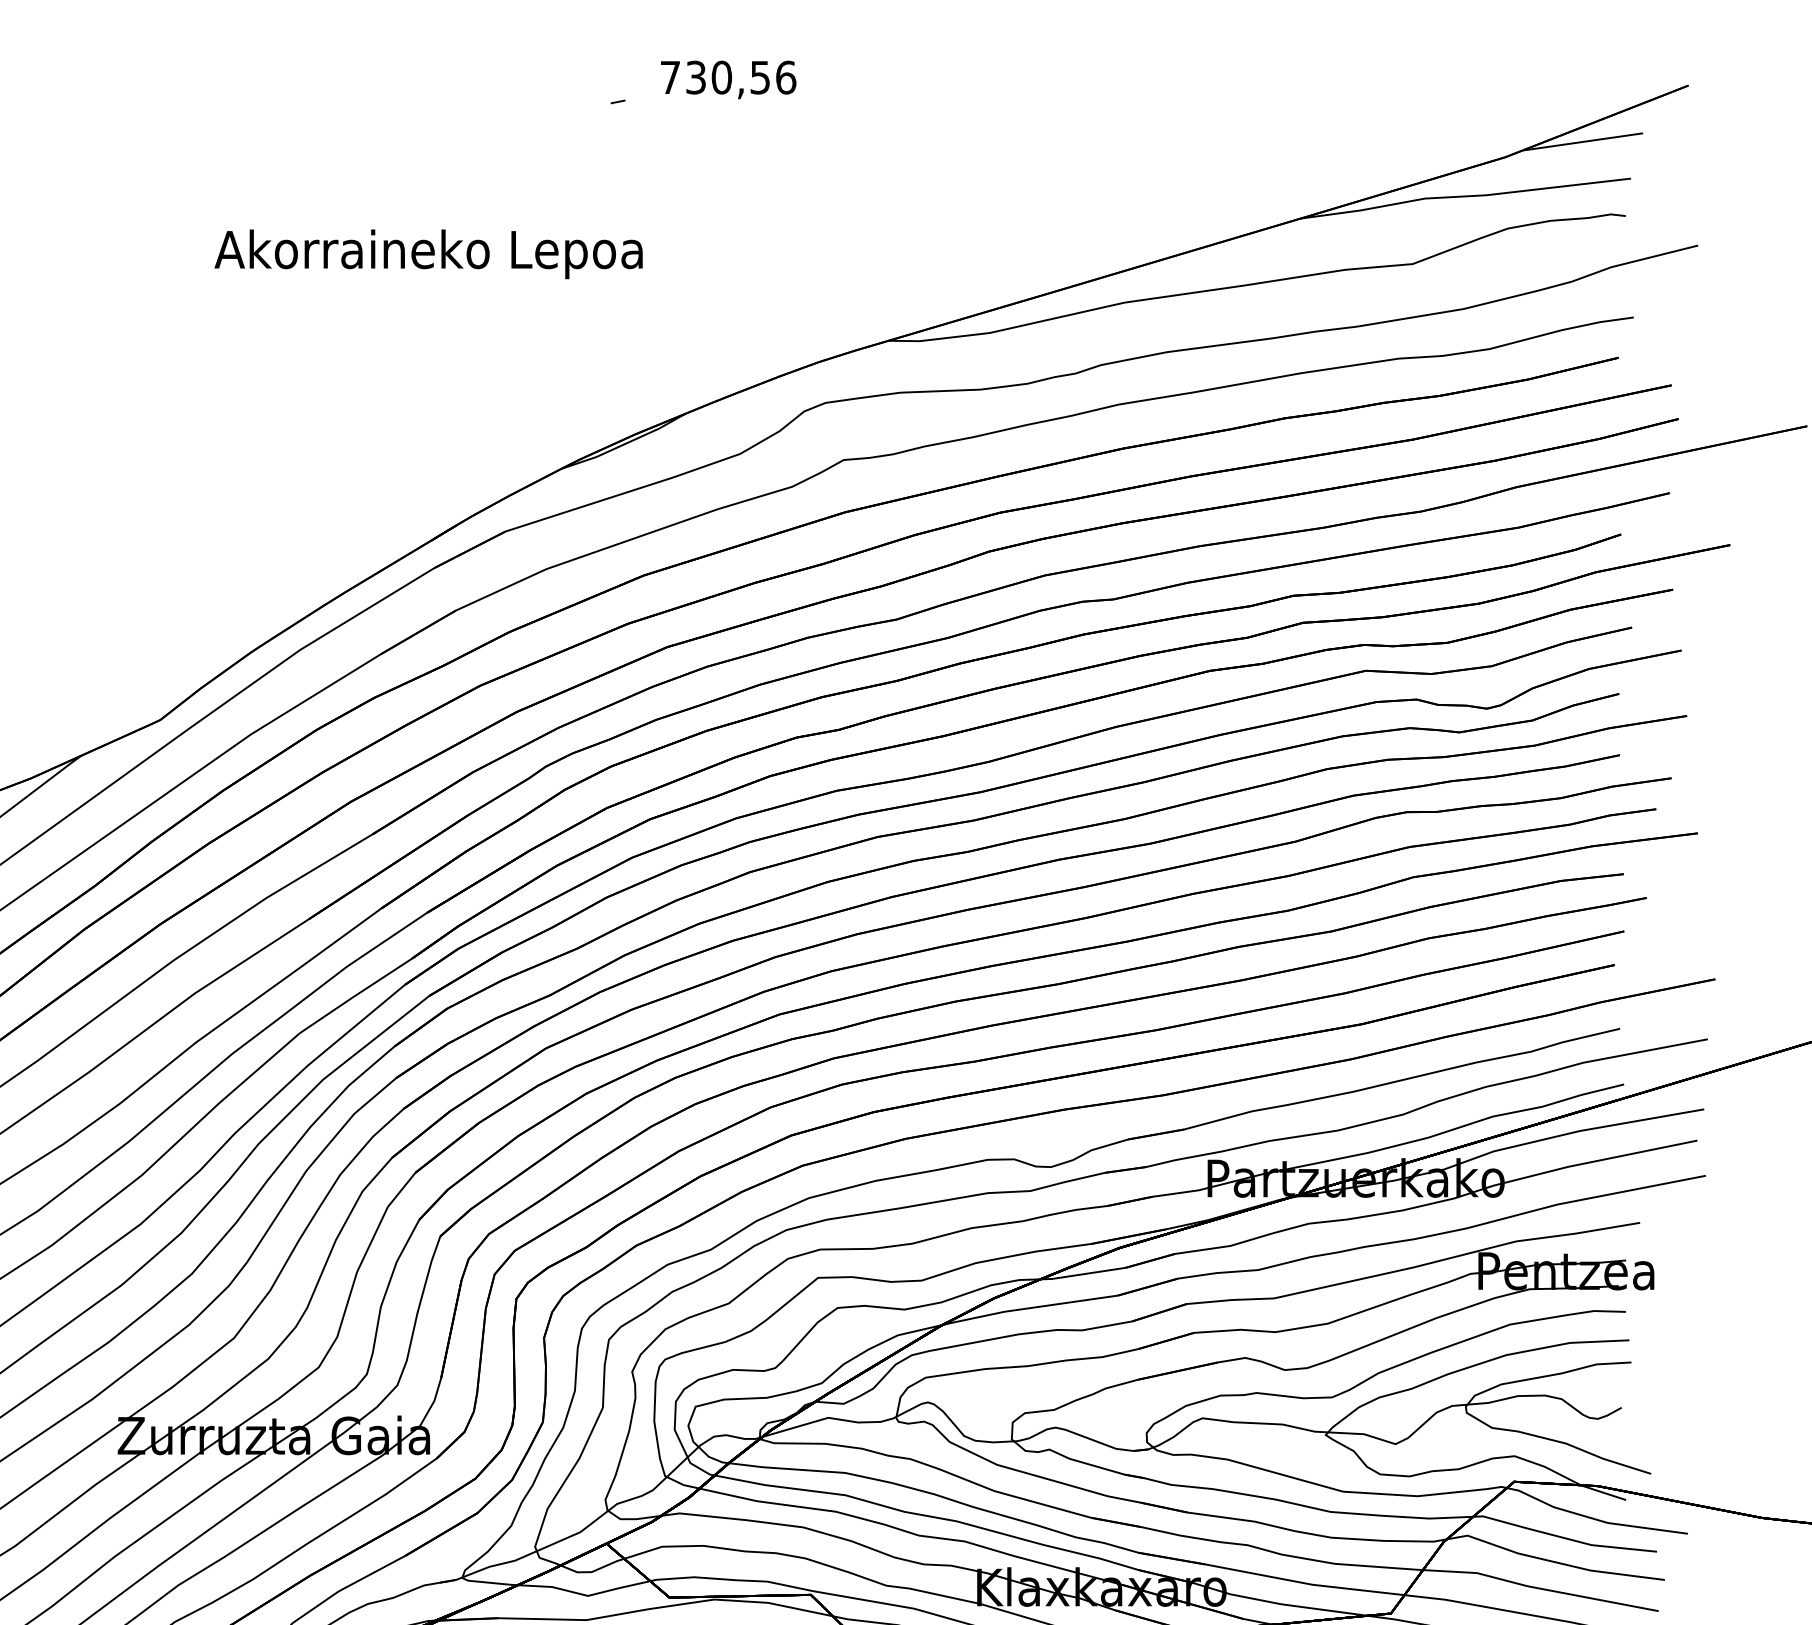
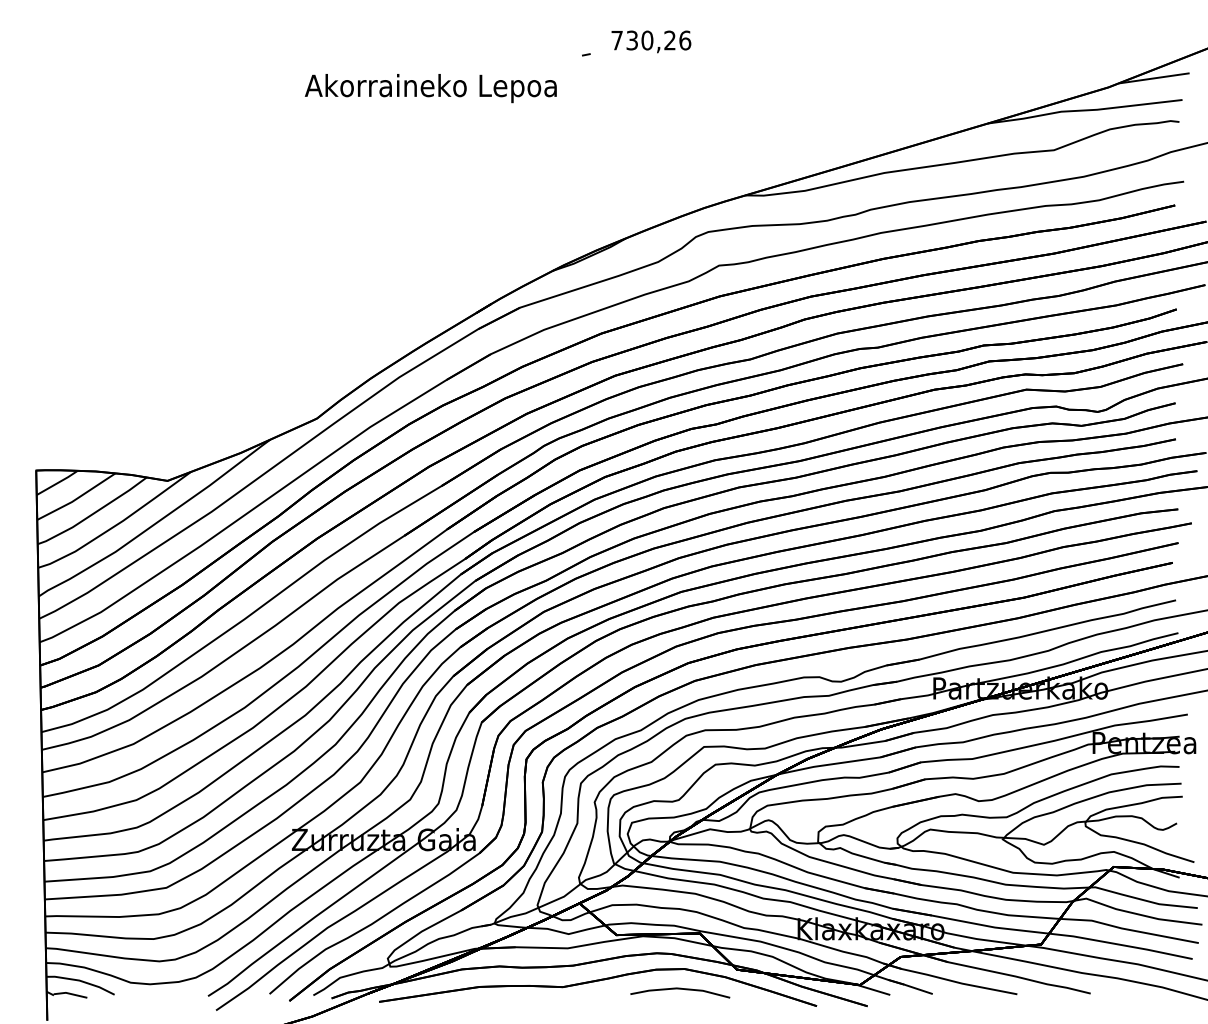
text: (759, 77) -> (669, 40), 730,56 -> 730,26
text: (428, 254) -> (430, 88), moved

